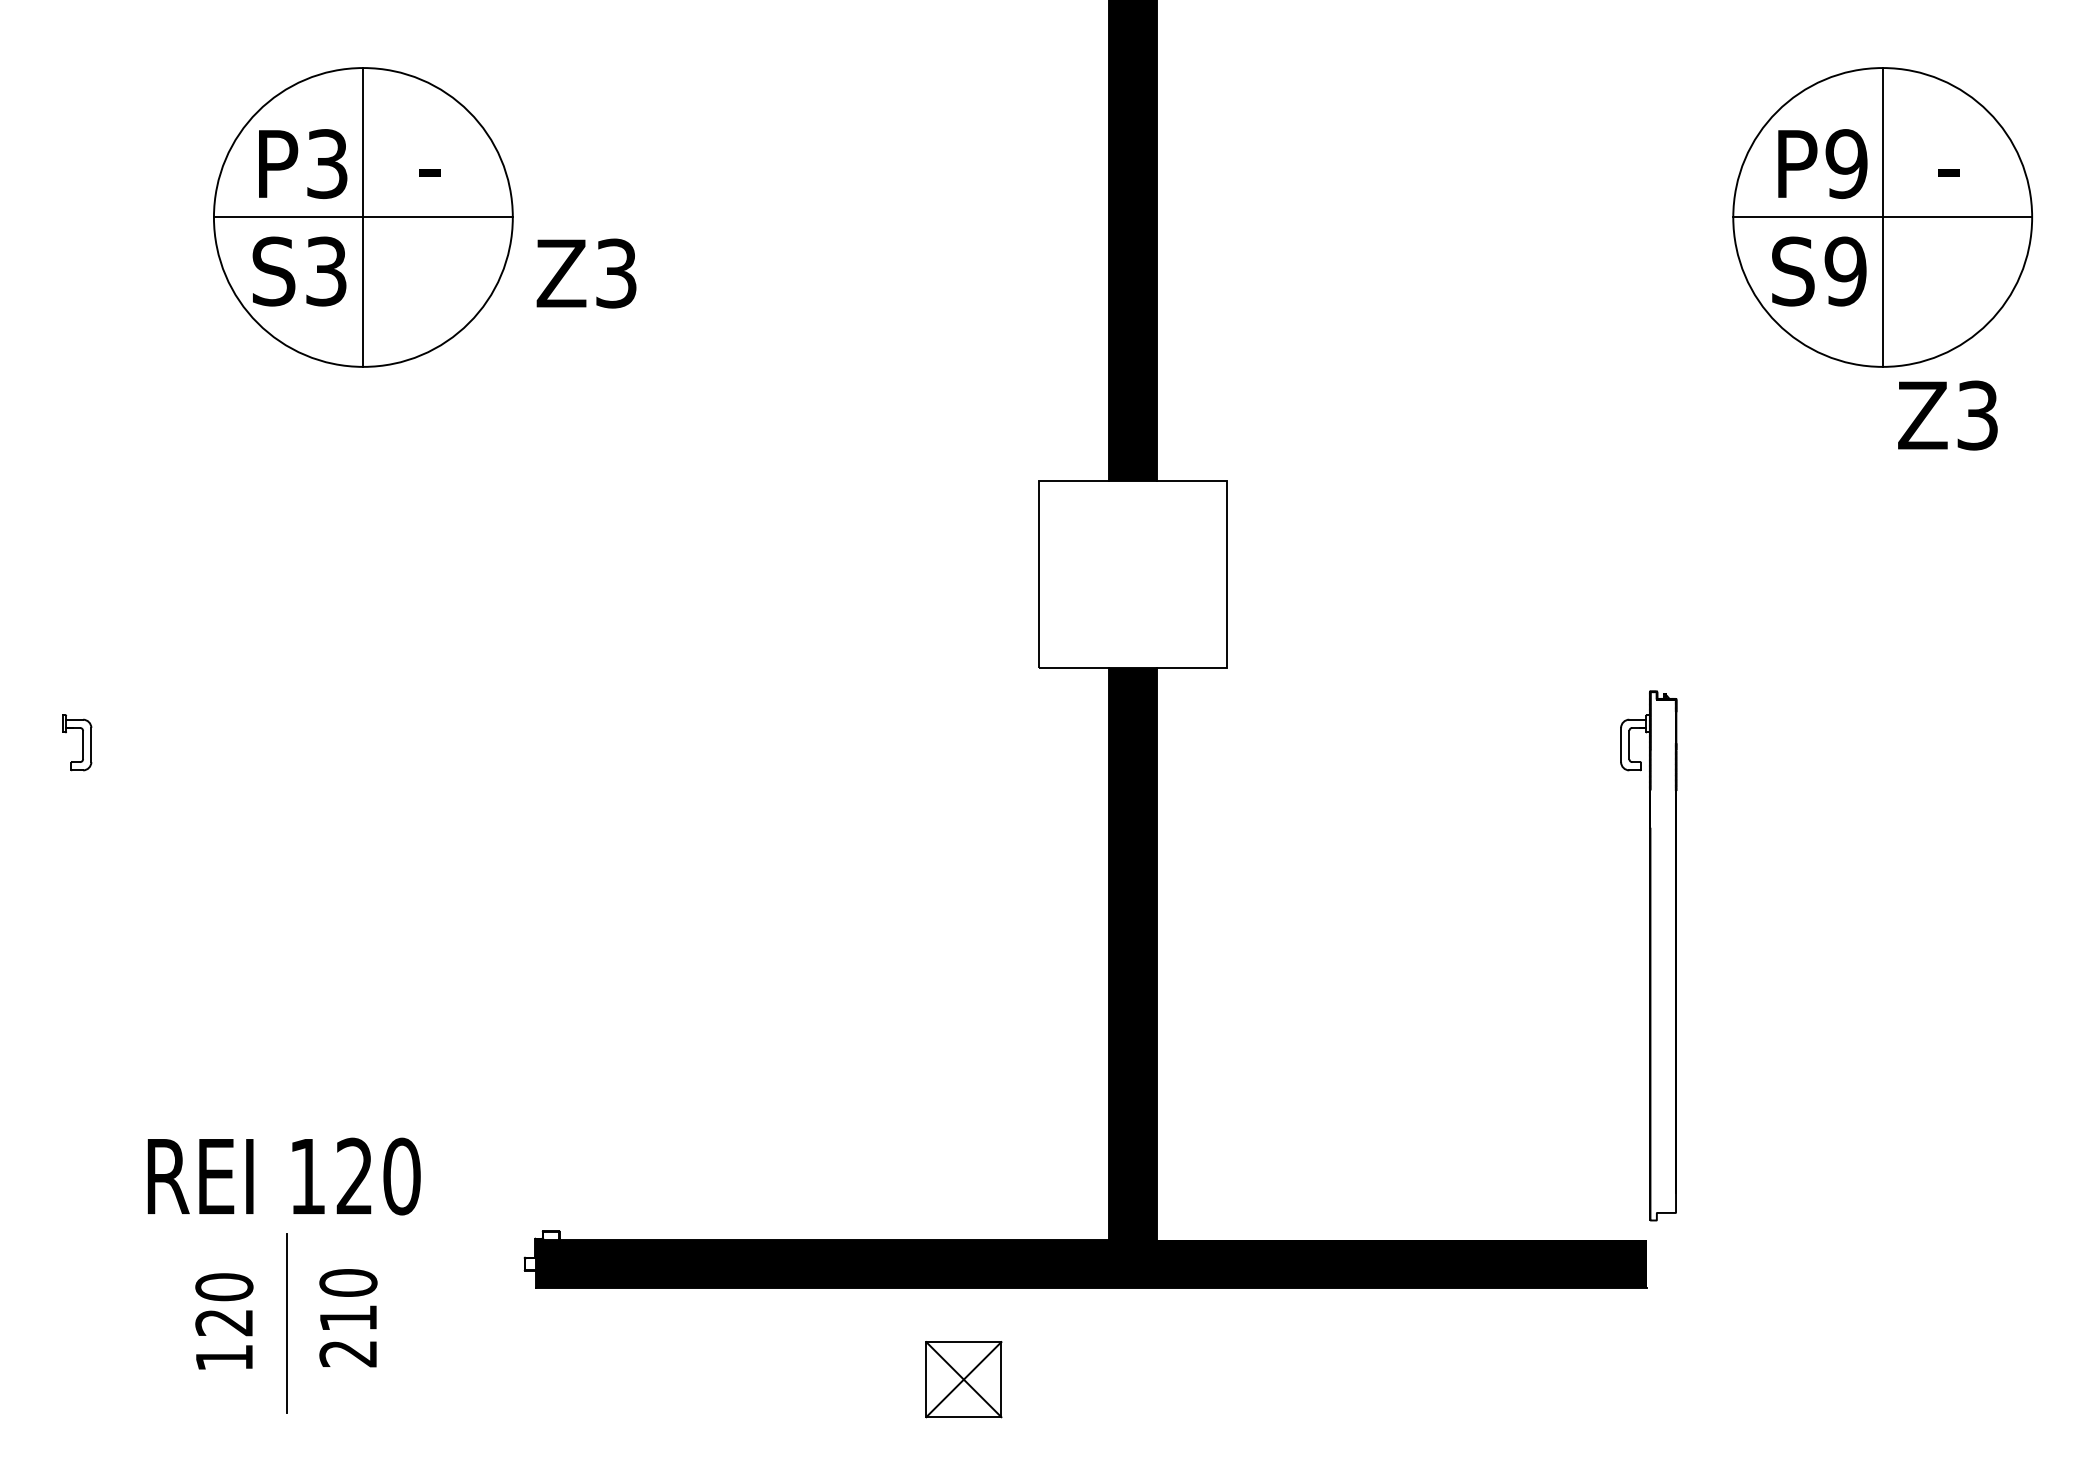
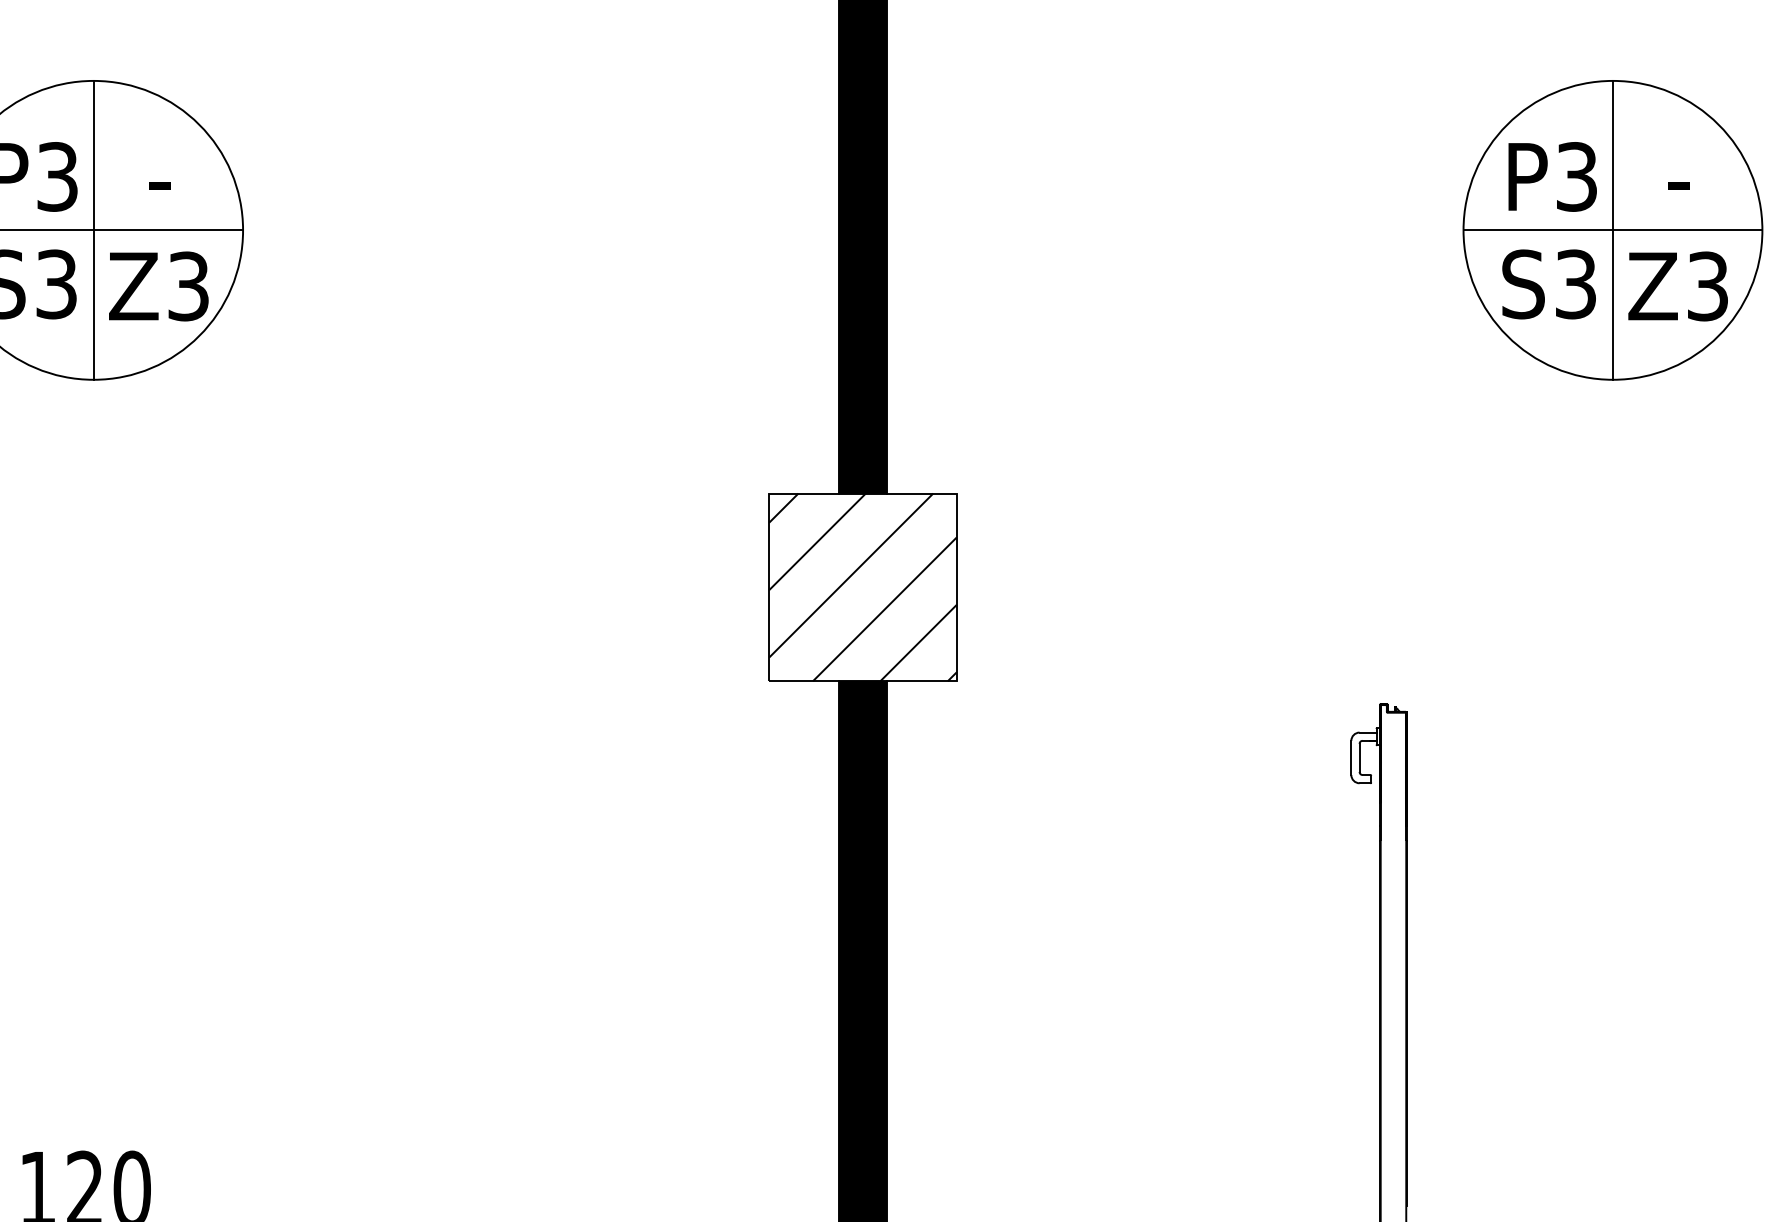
text: (1846, 163) -> (1576, 176), P9 -> P3
text: (1845, 271) -> (1575, 284), S9 -> S3
text: (586, 273) -> (158, 286), moved
text: (1947, 415) -> (1677, 286), moved
hatch: (1132, 574) -> (862, 587), added

